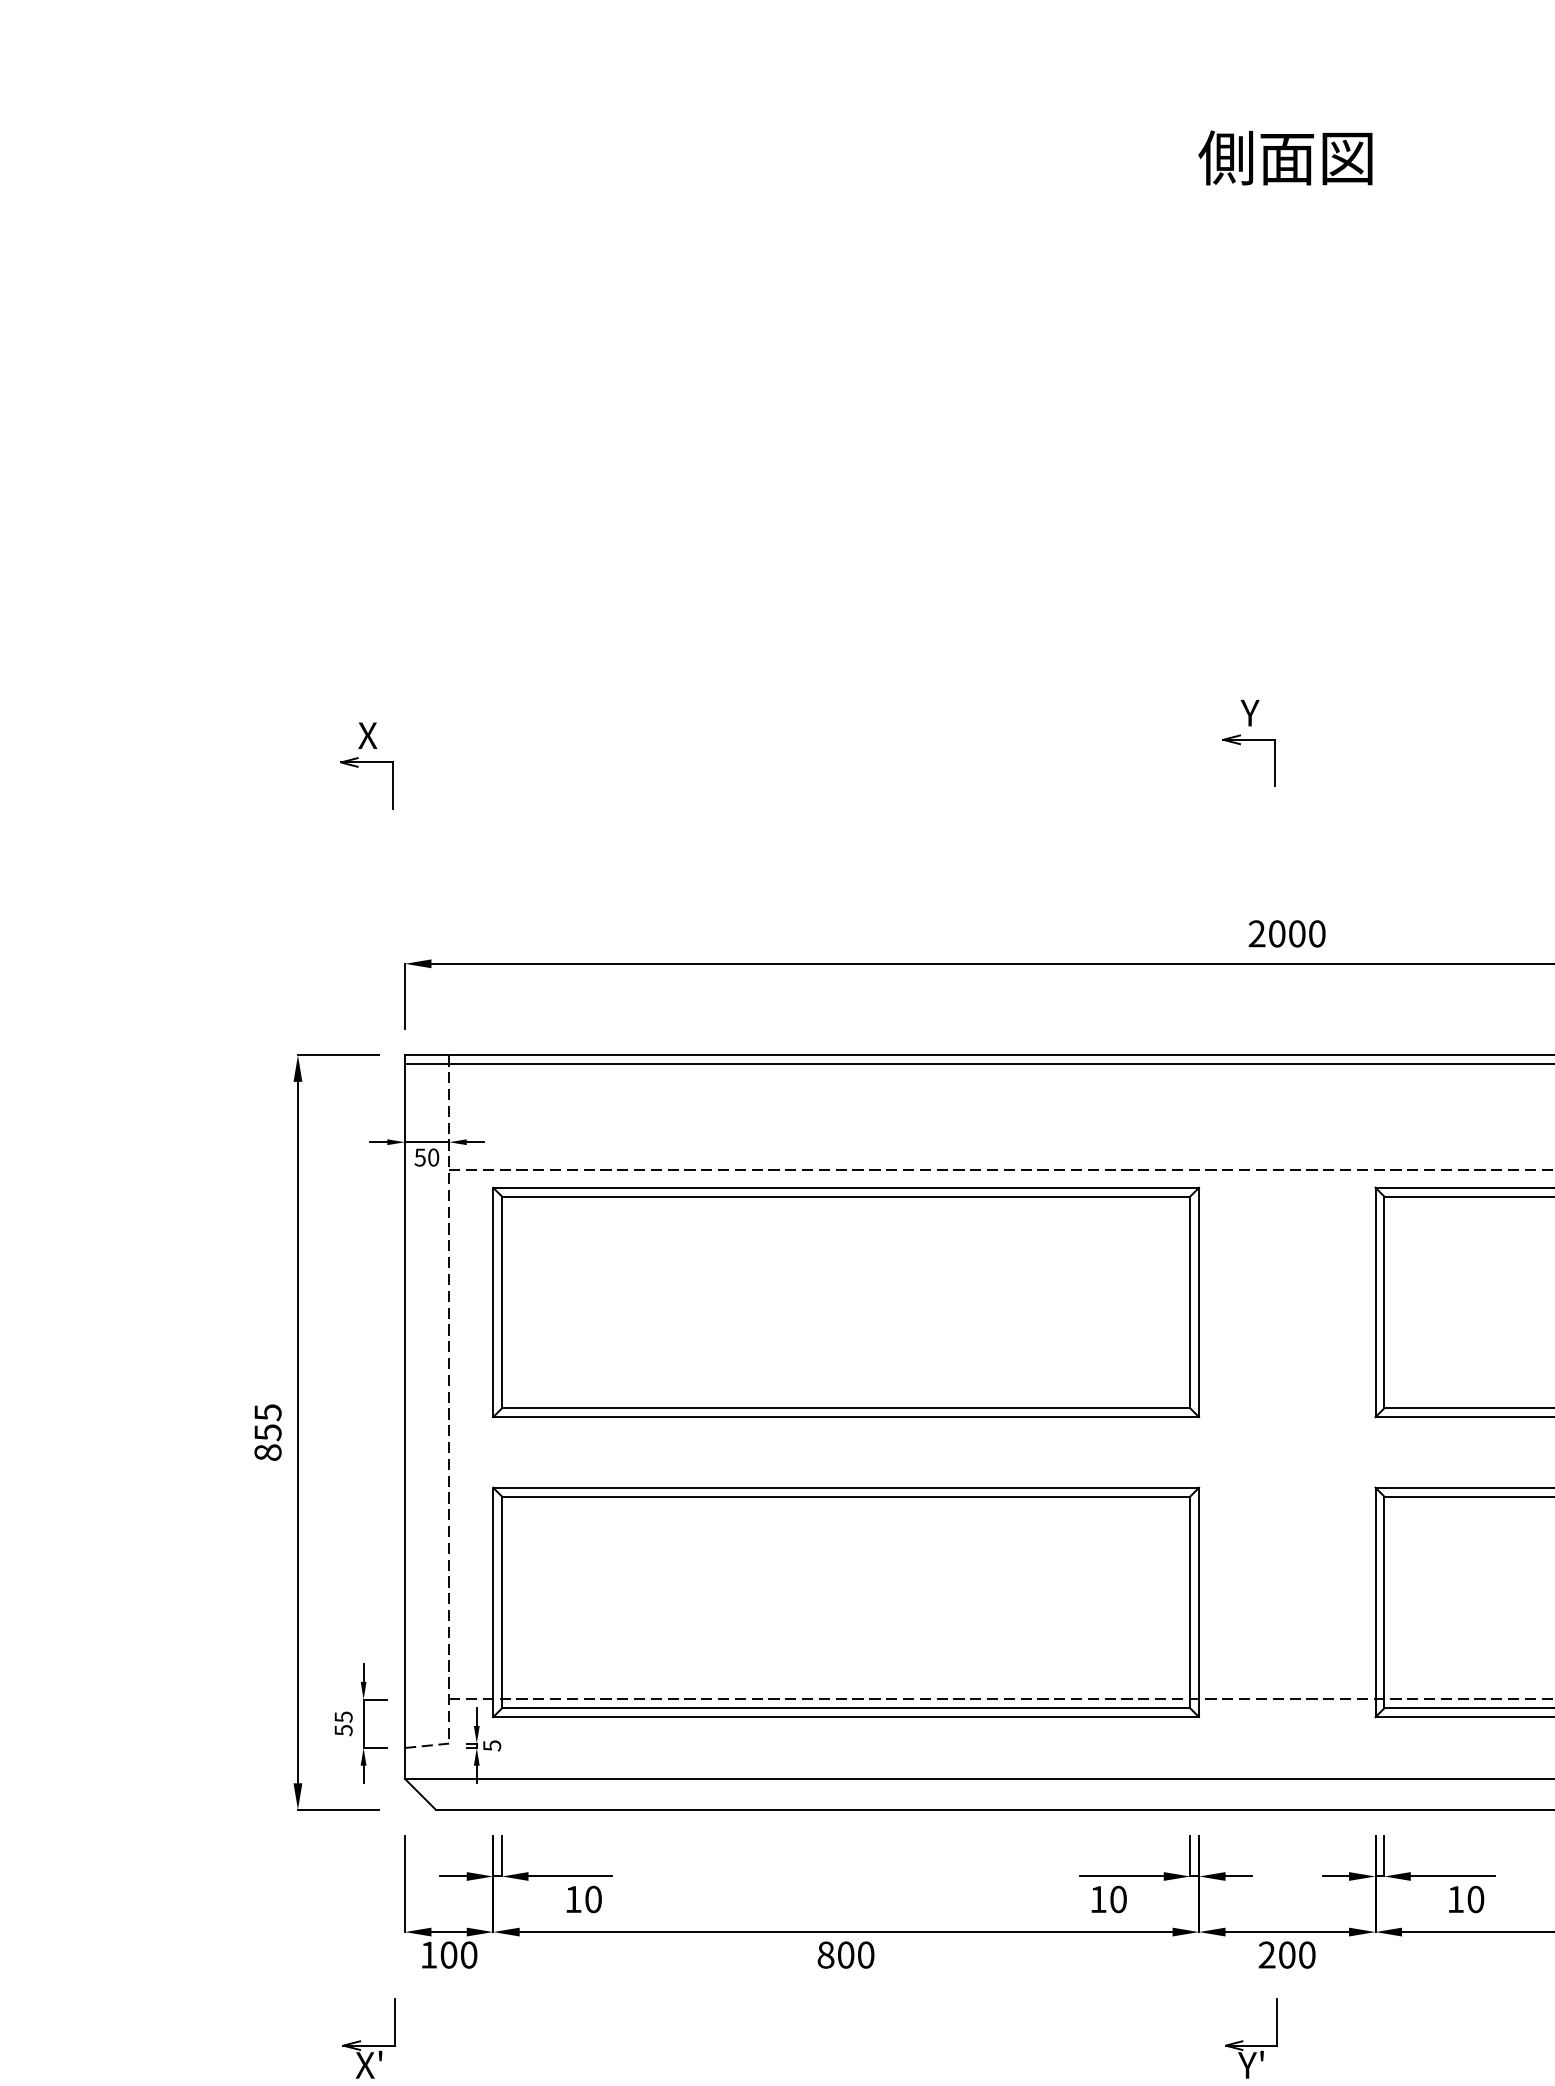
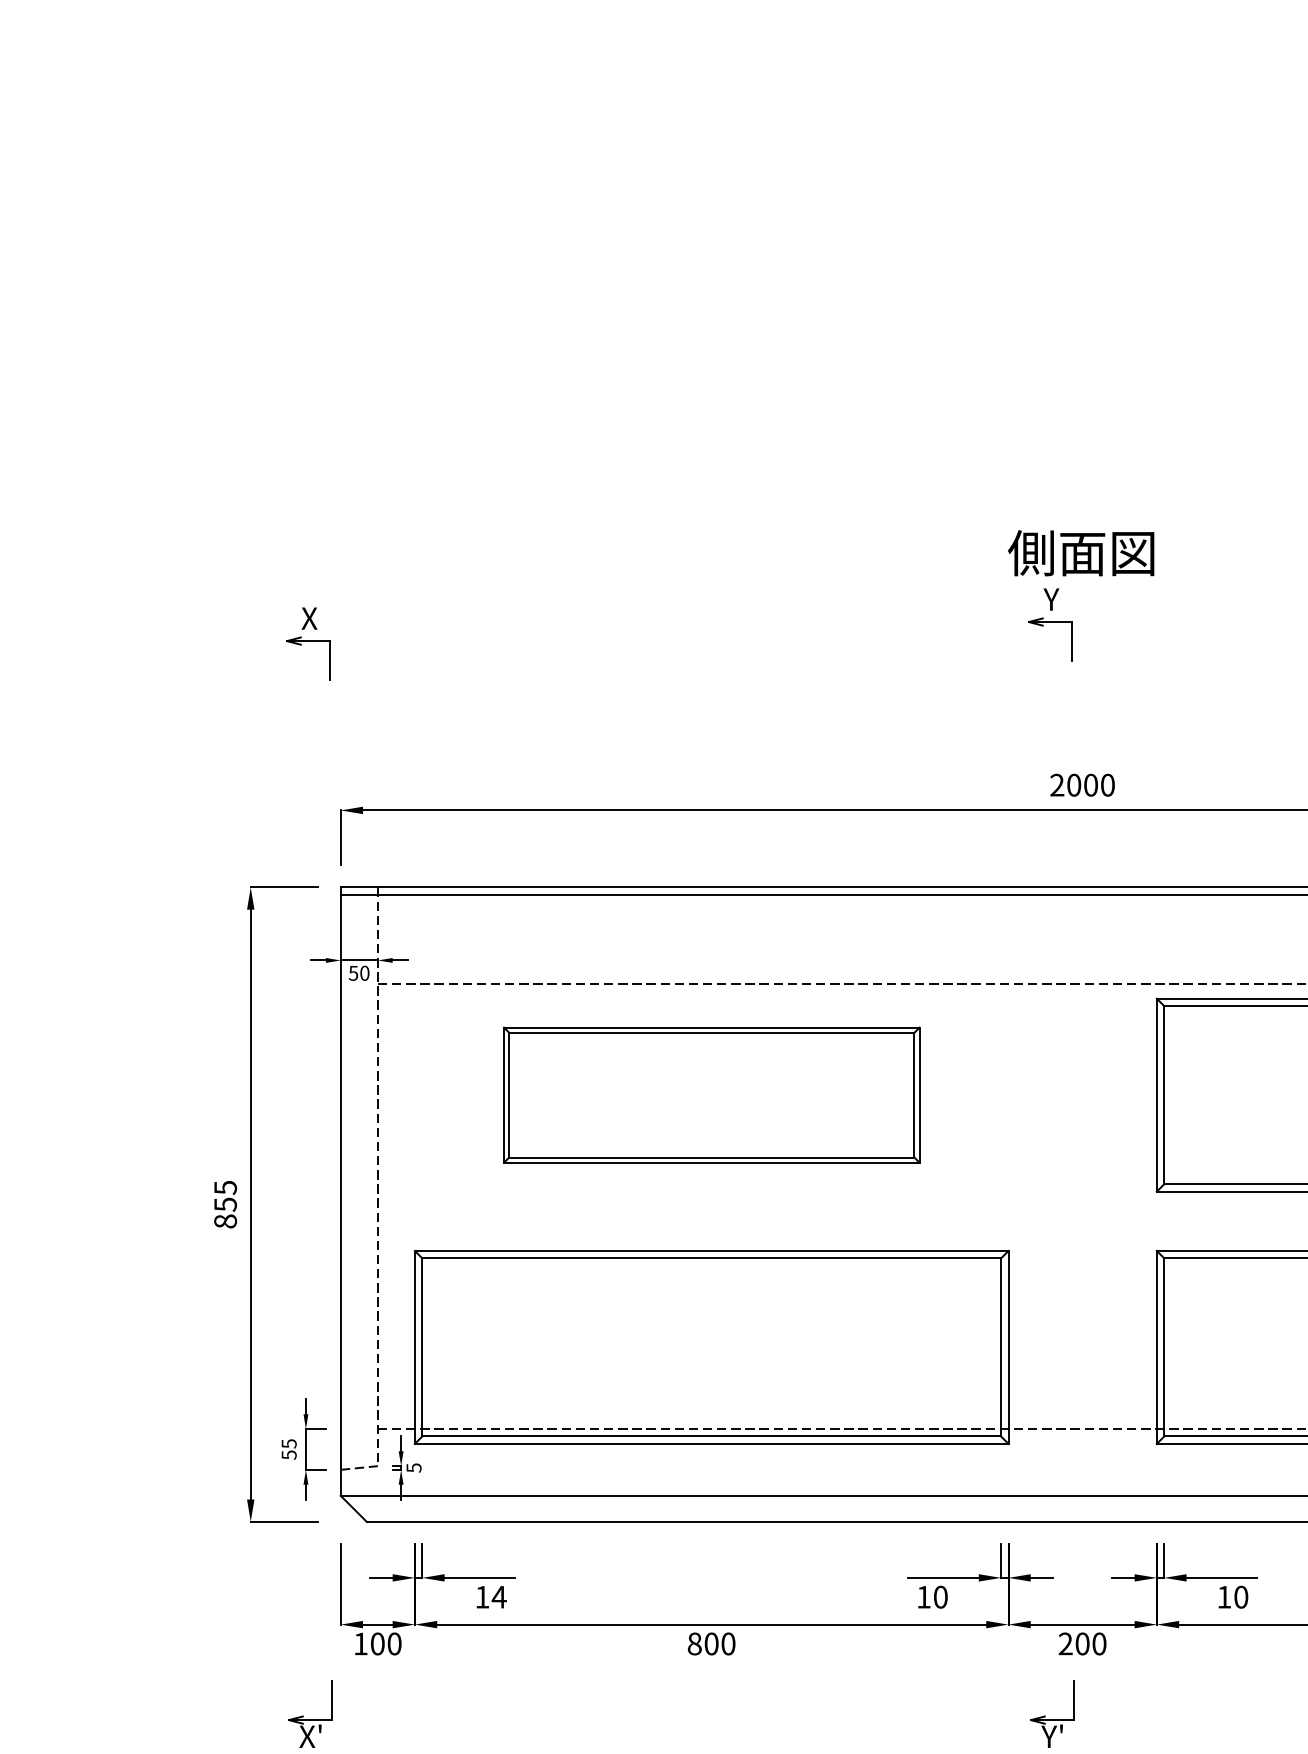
text: (1285, 157) -> (1081, 552), moved
part: (846, 1302) -> (712, 1095), size x0.7
text: (593, 1899) -> (499, 1597), 10 -> 14

